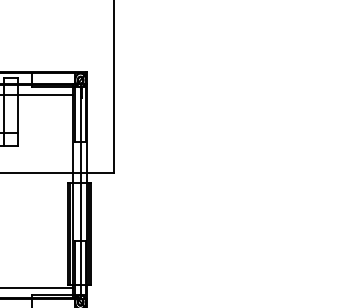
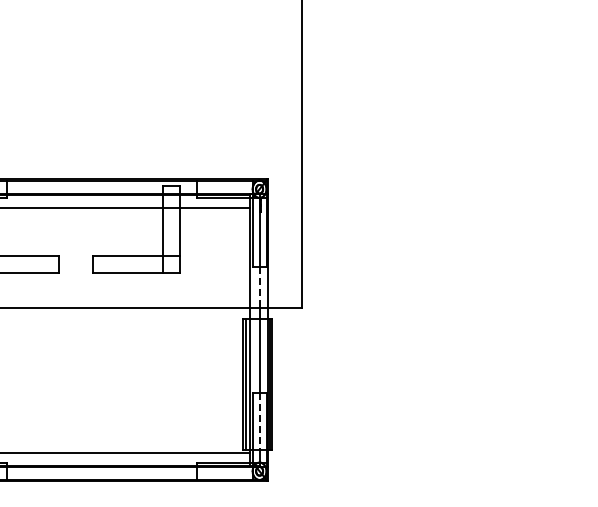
line: (81, 158) -> (260, 288), solid -> dashed
line: (81, 262) -> (260, 421), solid -> dashed

